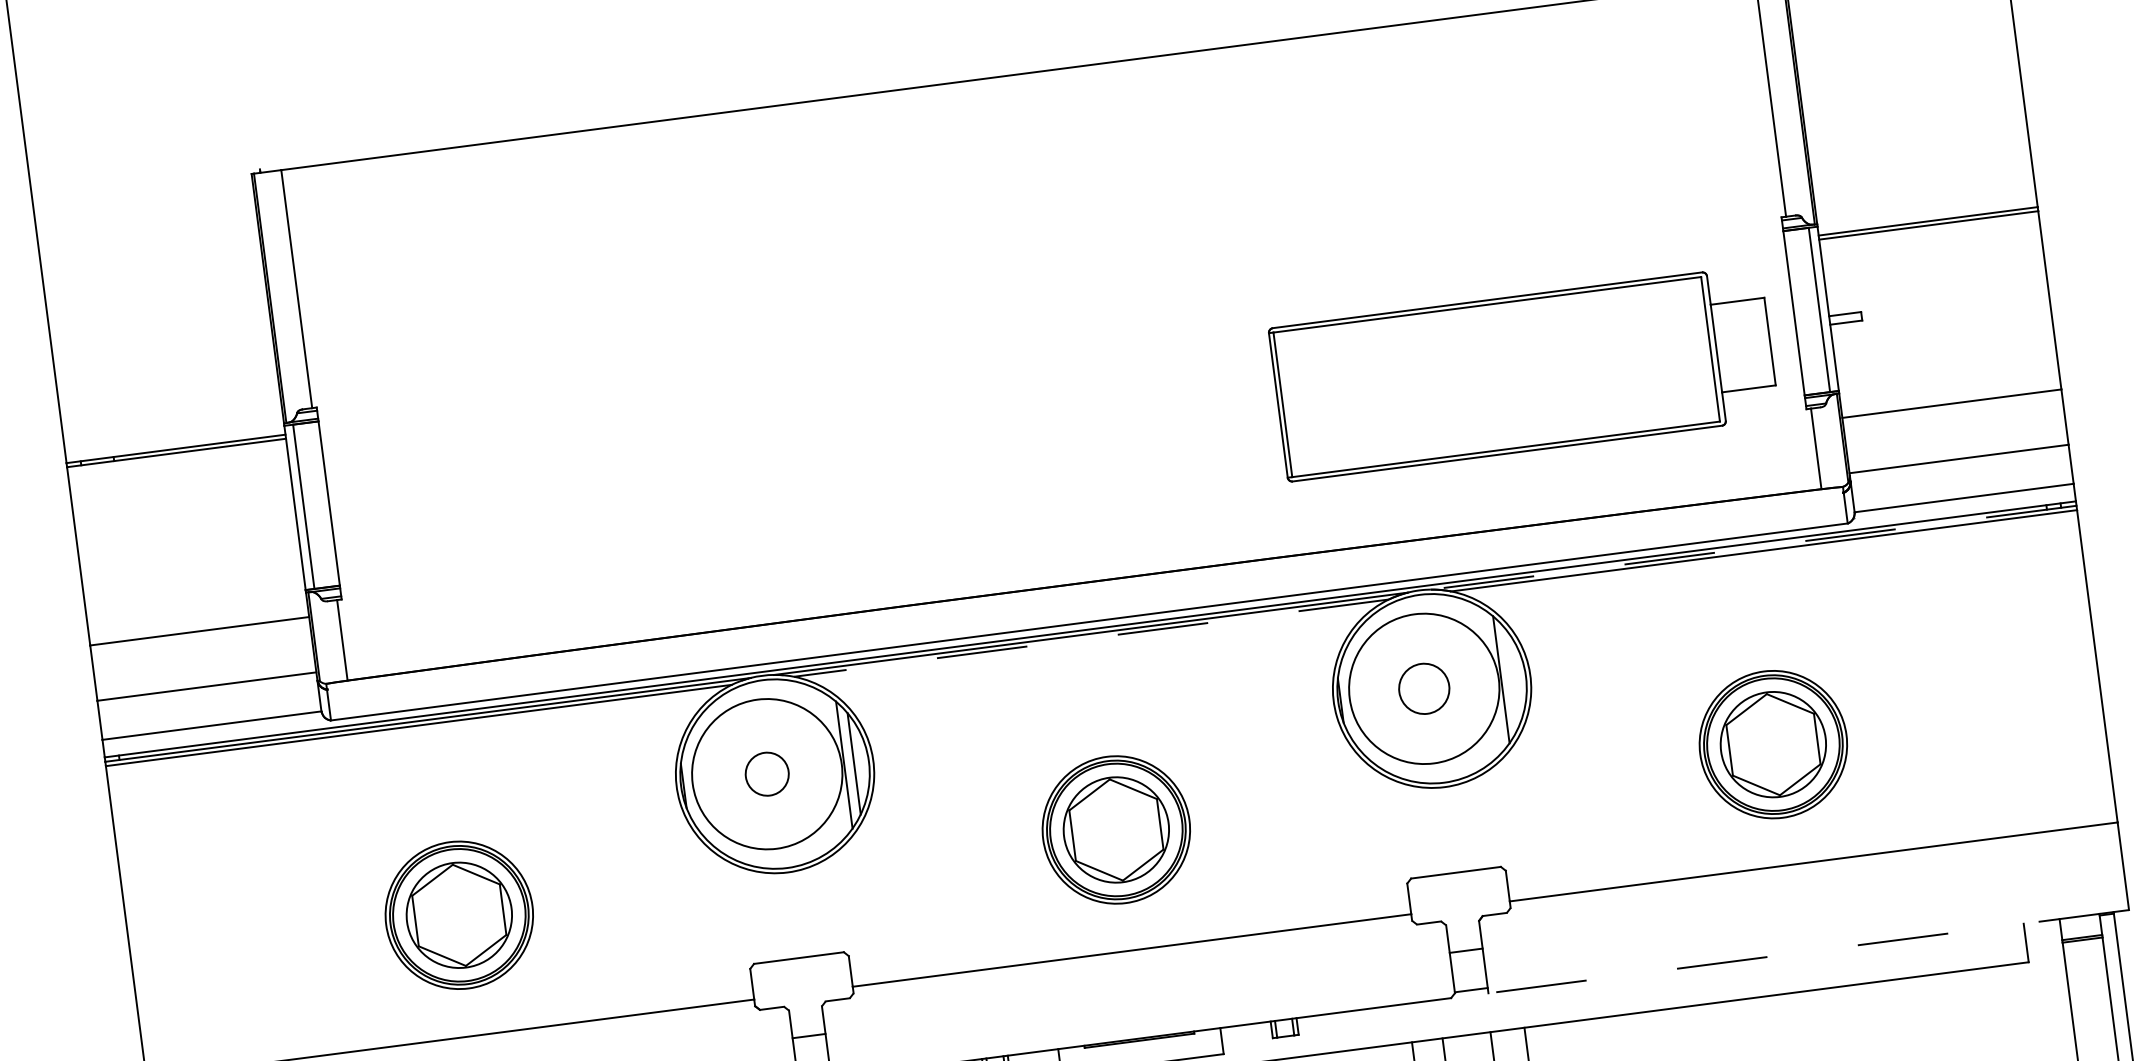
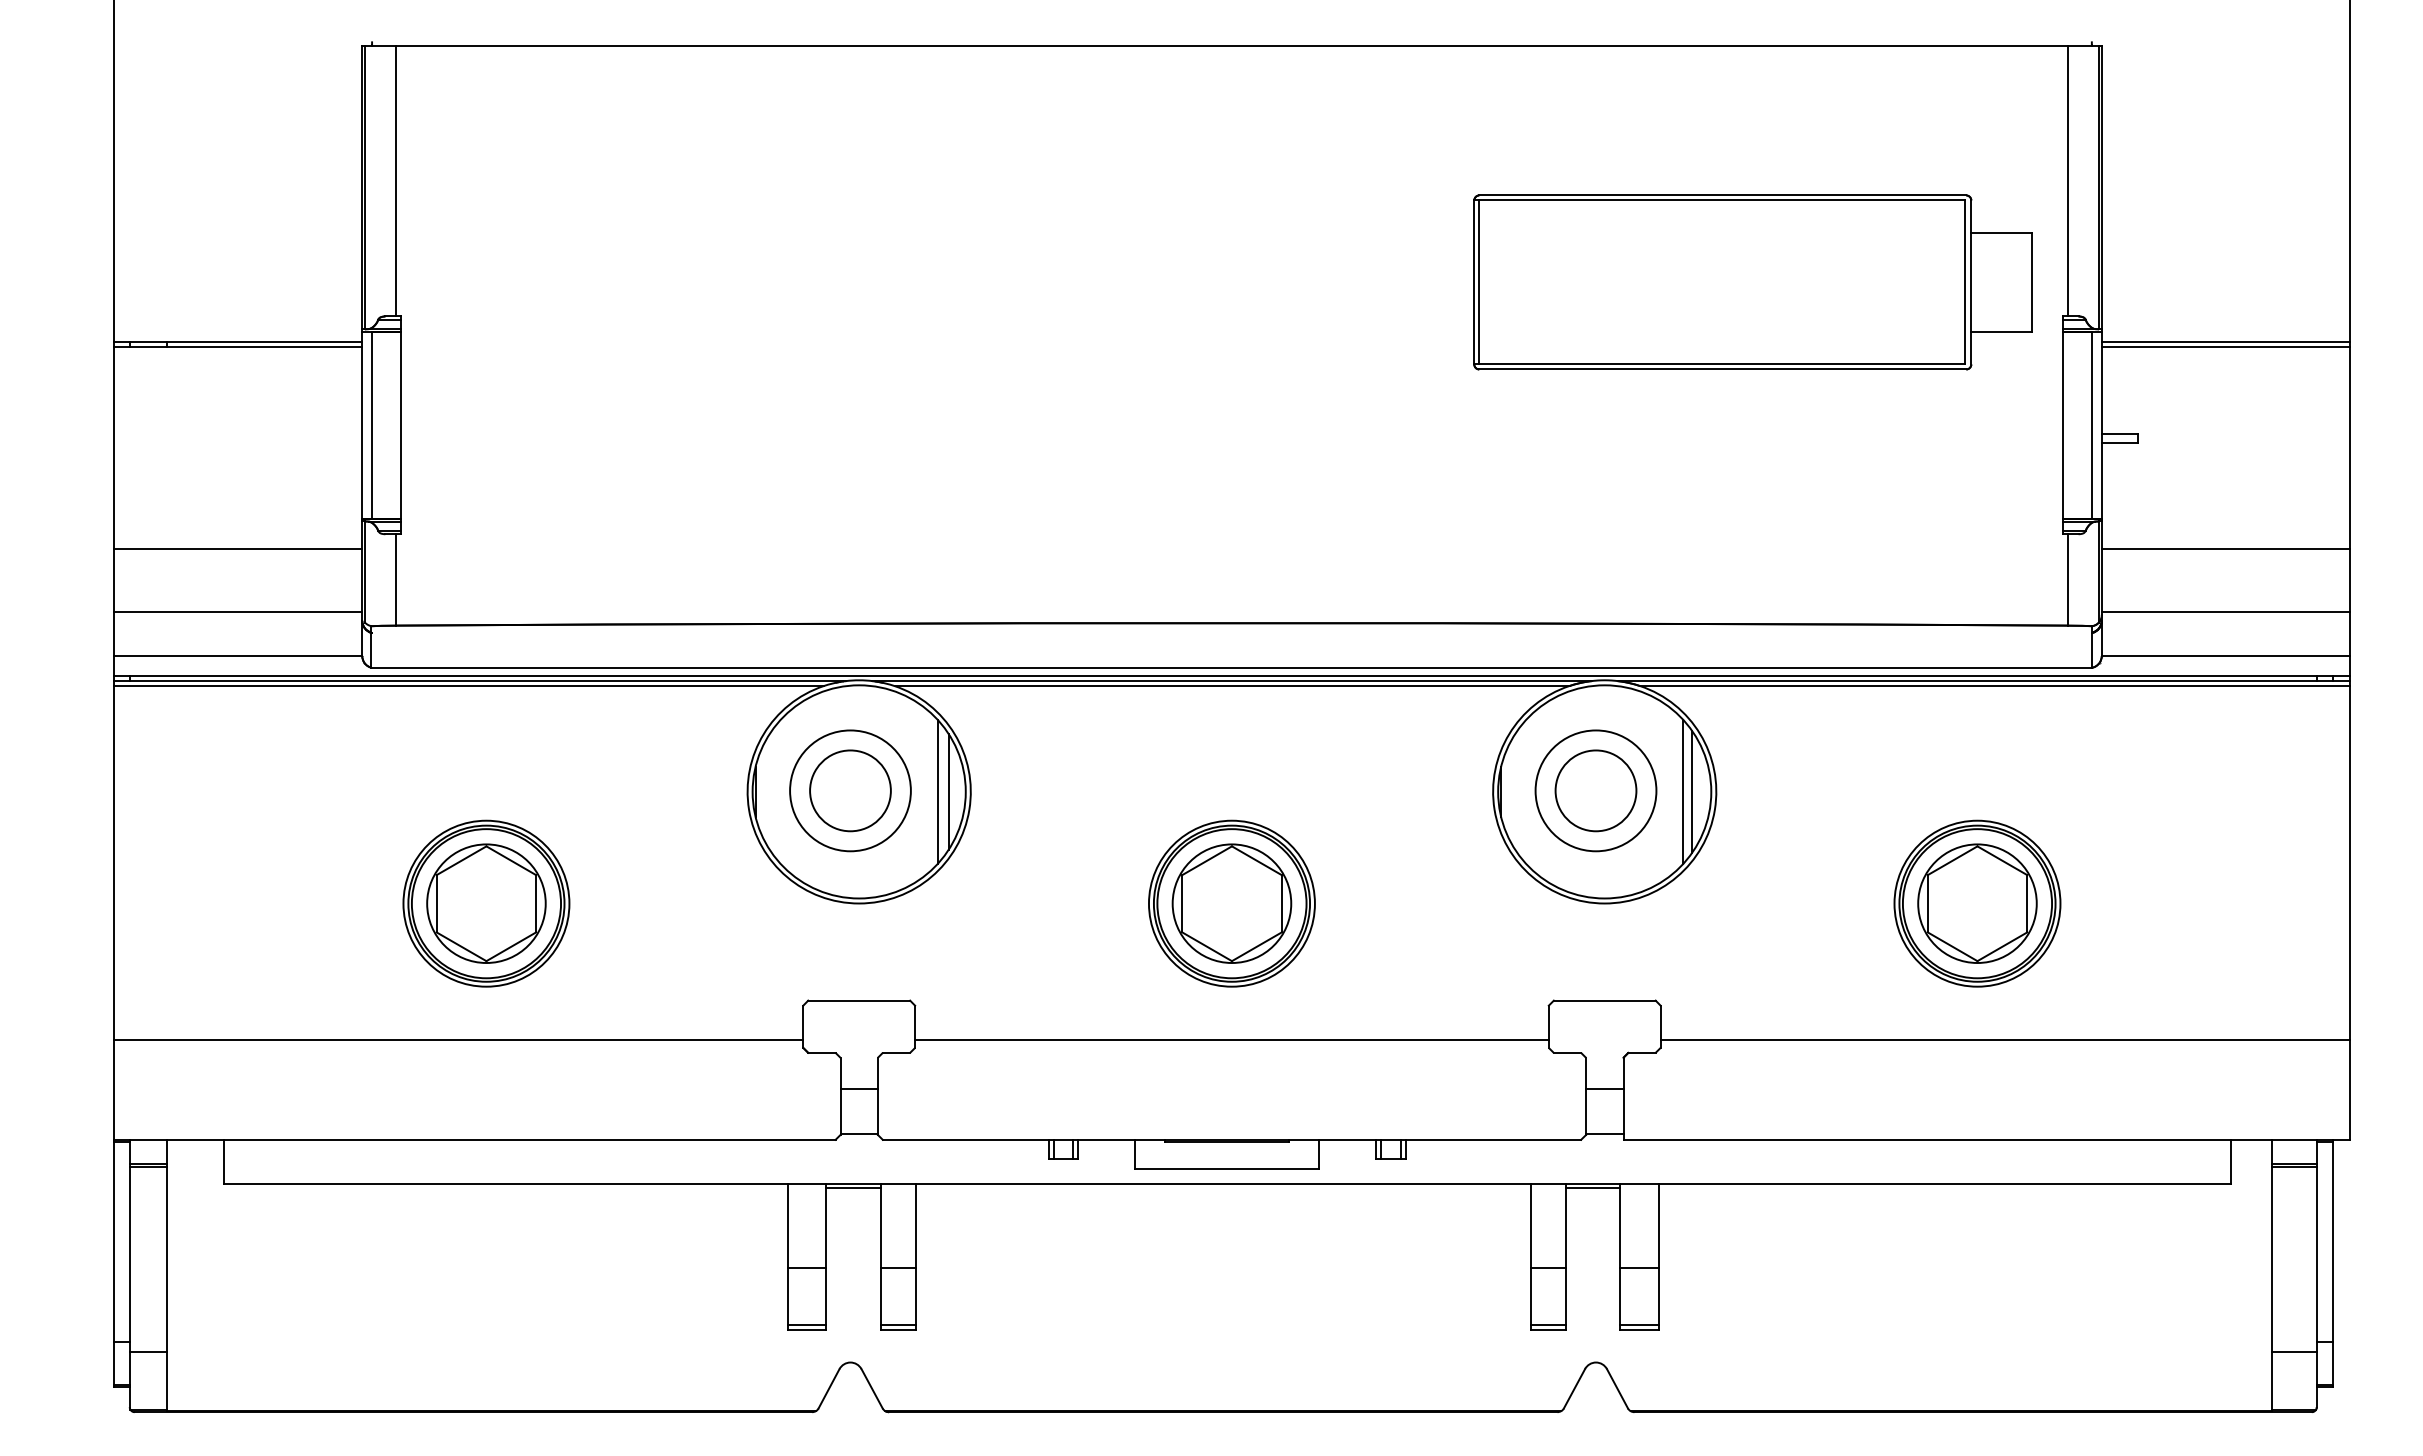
part: (1523, 373) -> (1752, 282), moved
line: (1753, 548) -> (1983, 681), dashed -> solid
line: (1091, 638) -> (1232, 686), dashed -> solid
line: (1509, 678) -> (1692, 791), added
circle: (1423, 688) -> (1595, 790), size x0.71
circle: (1423, 688) -> (1595, 790), size x1.43
circle: (767, 773) -> (850, 790), size x0.71
circle: (767, 773) -> (850, 790), size x1.67
line: (1808, 951) -> (1986, 1139), dashed -> solid
line: (1466, 1039) -> (1592, 1188), added

